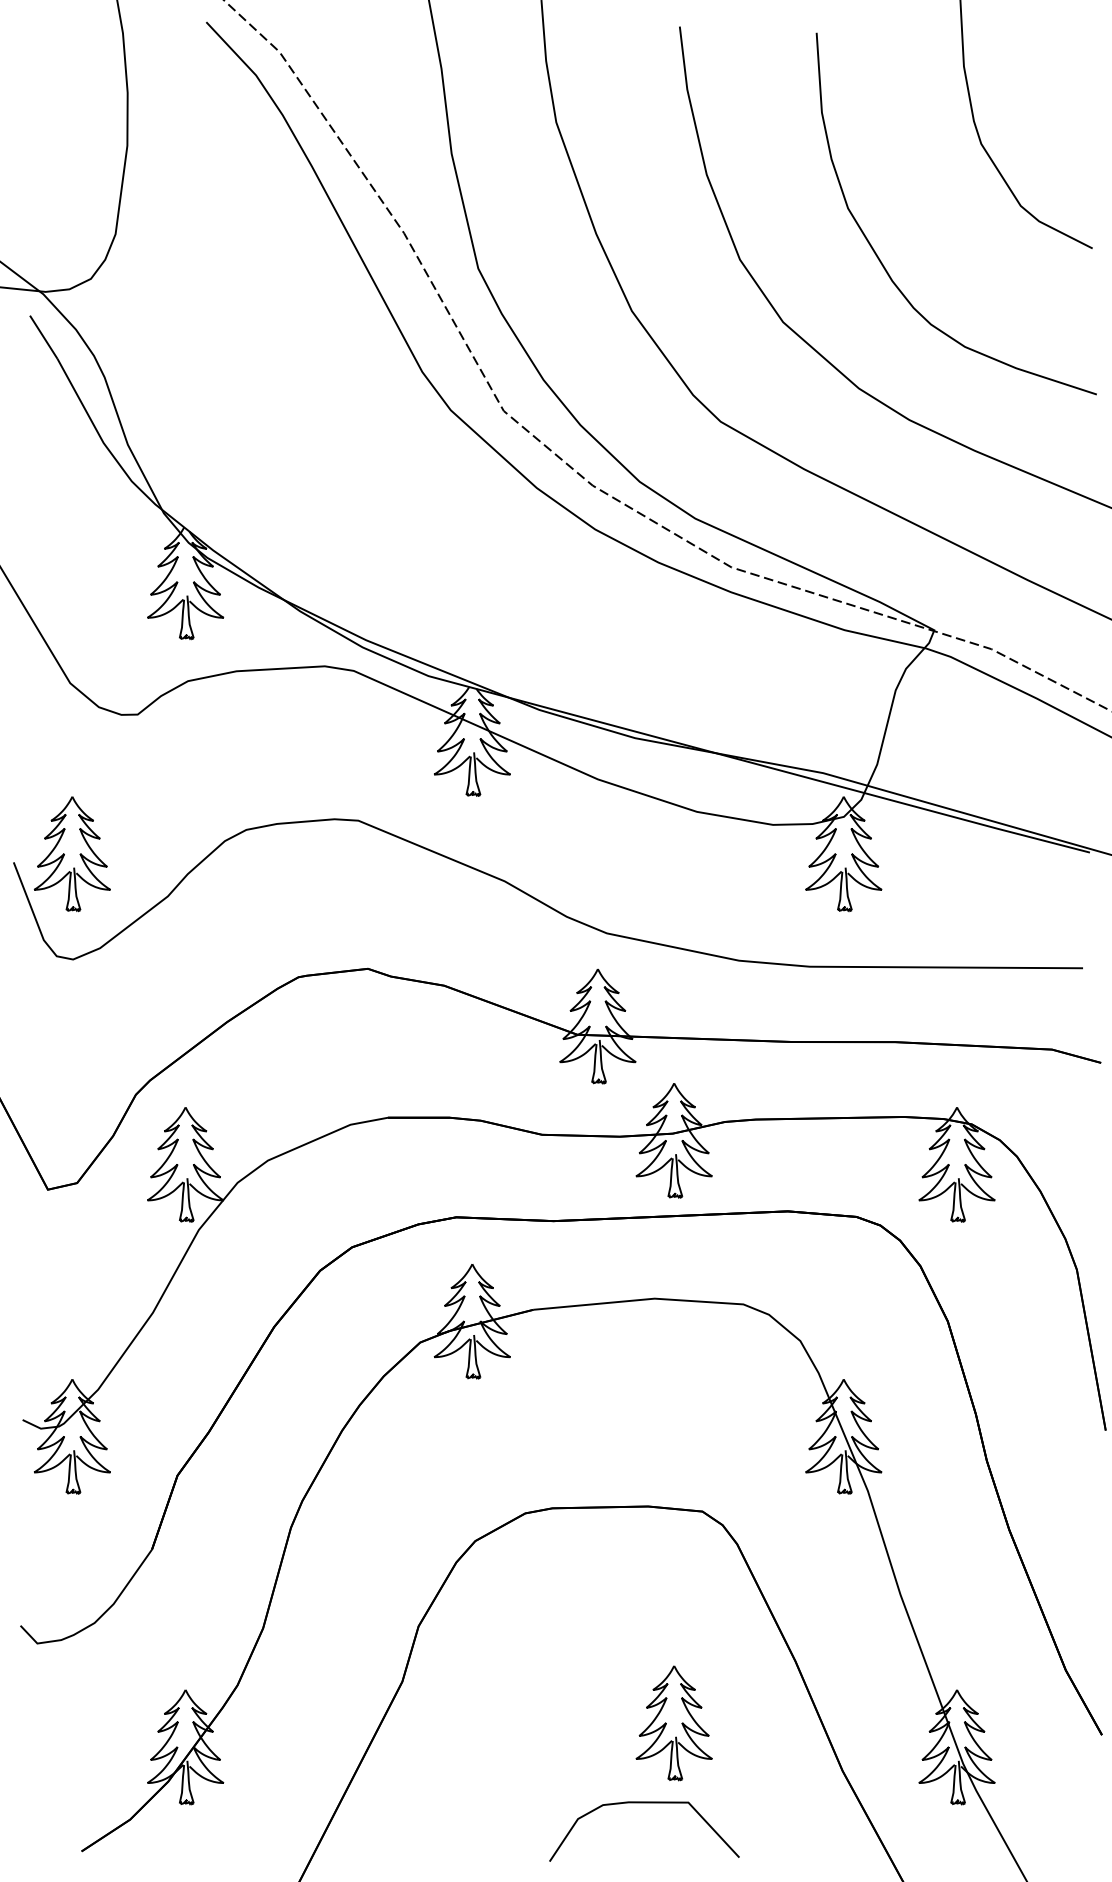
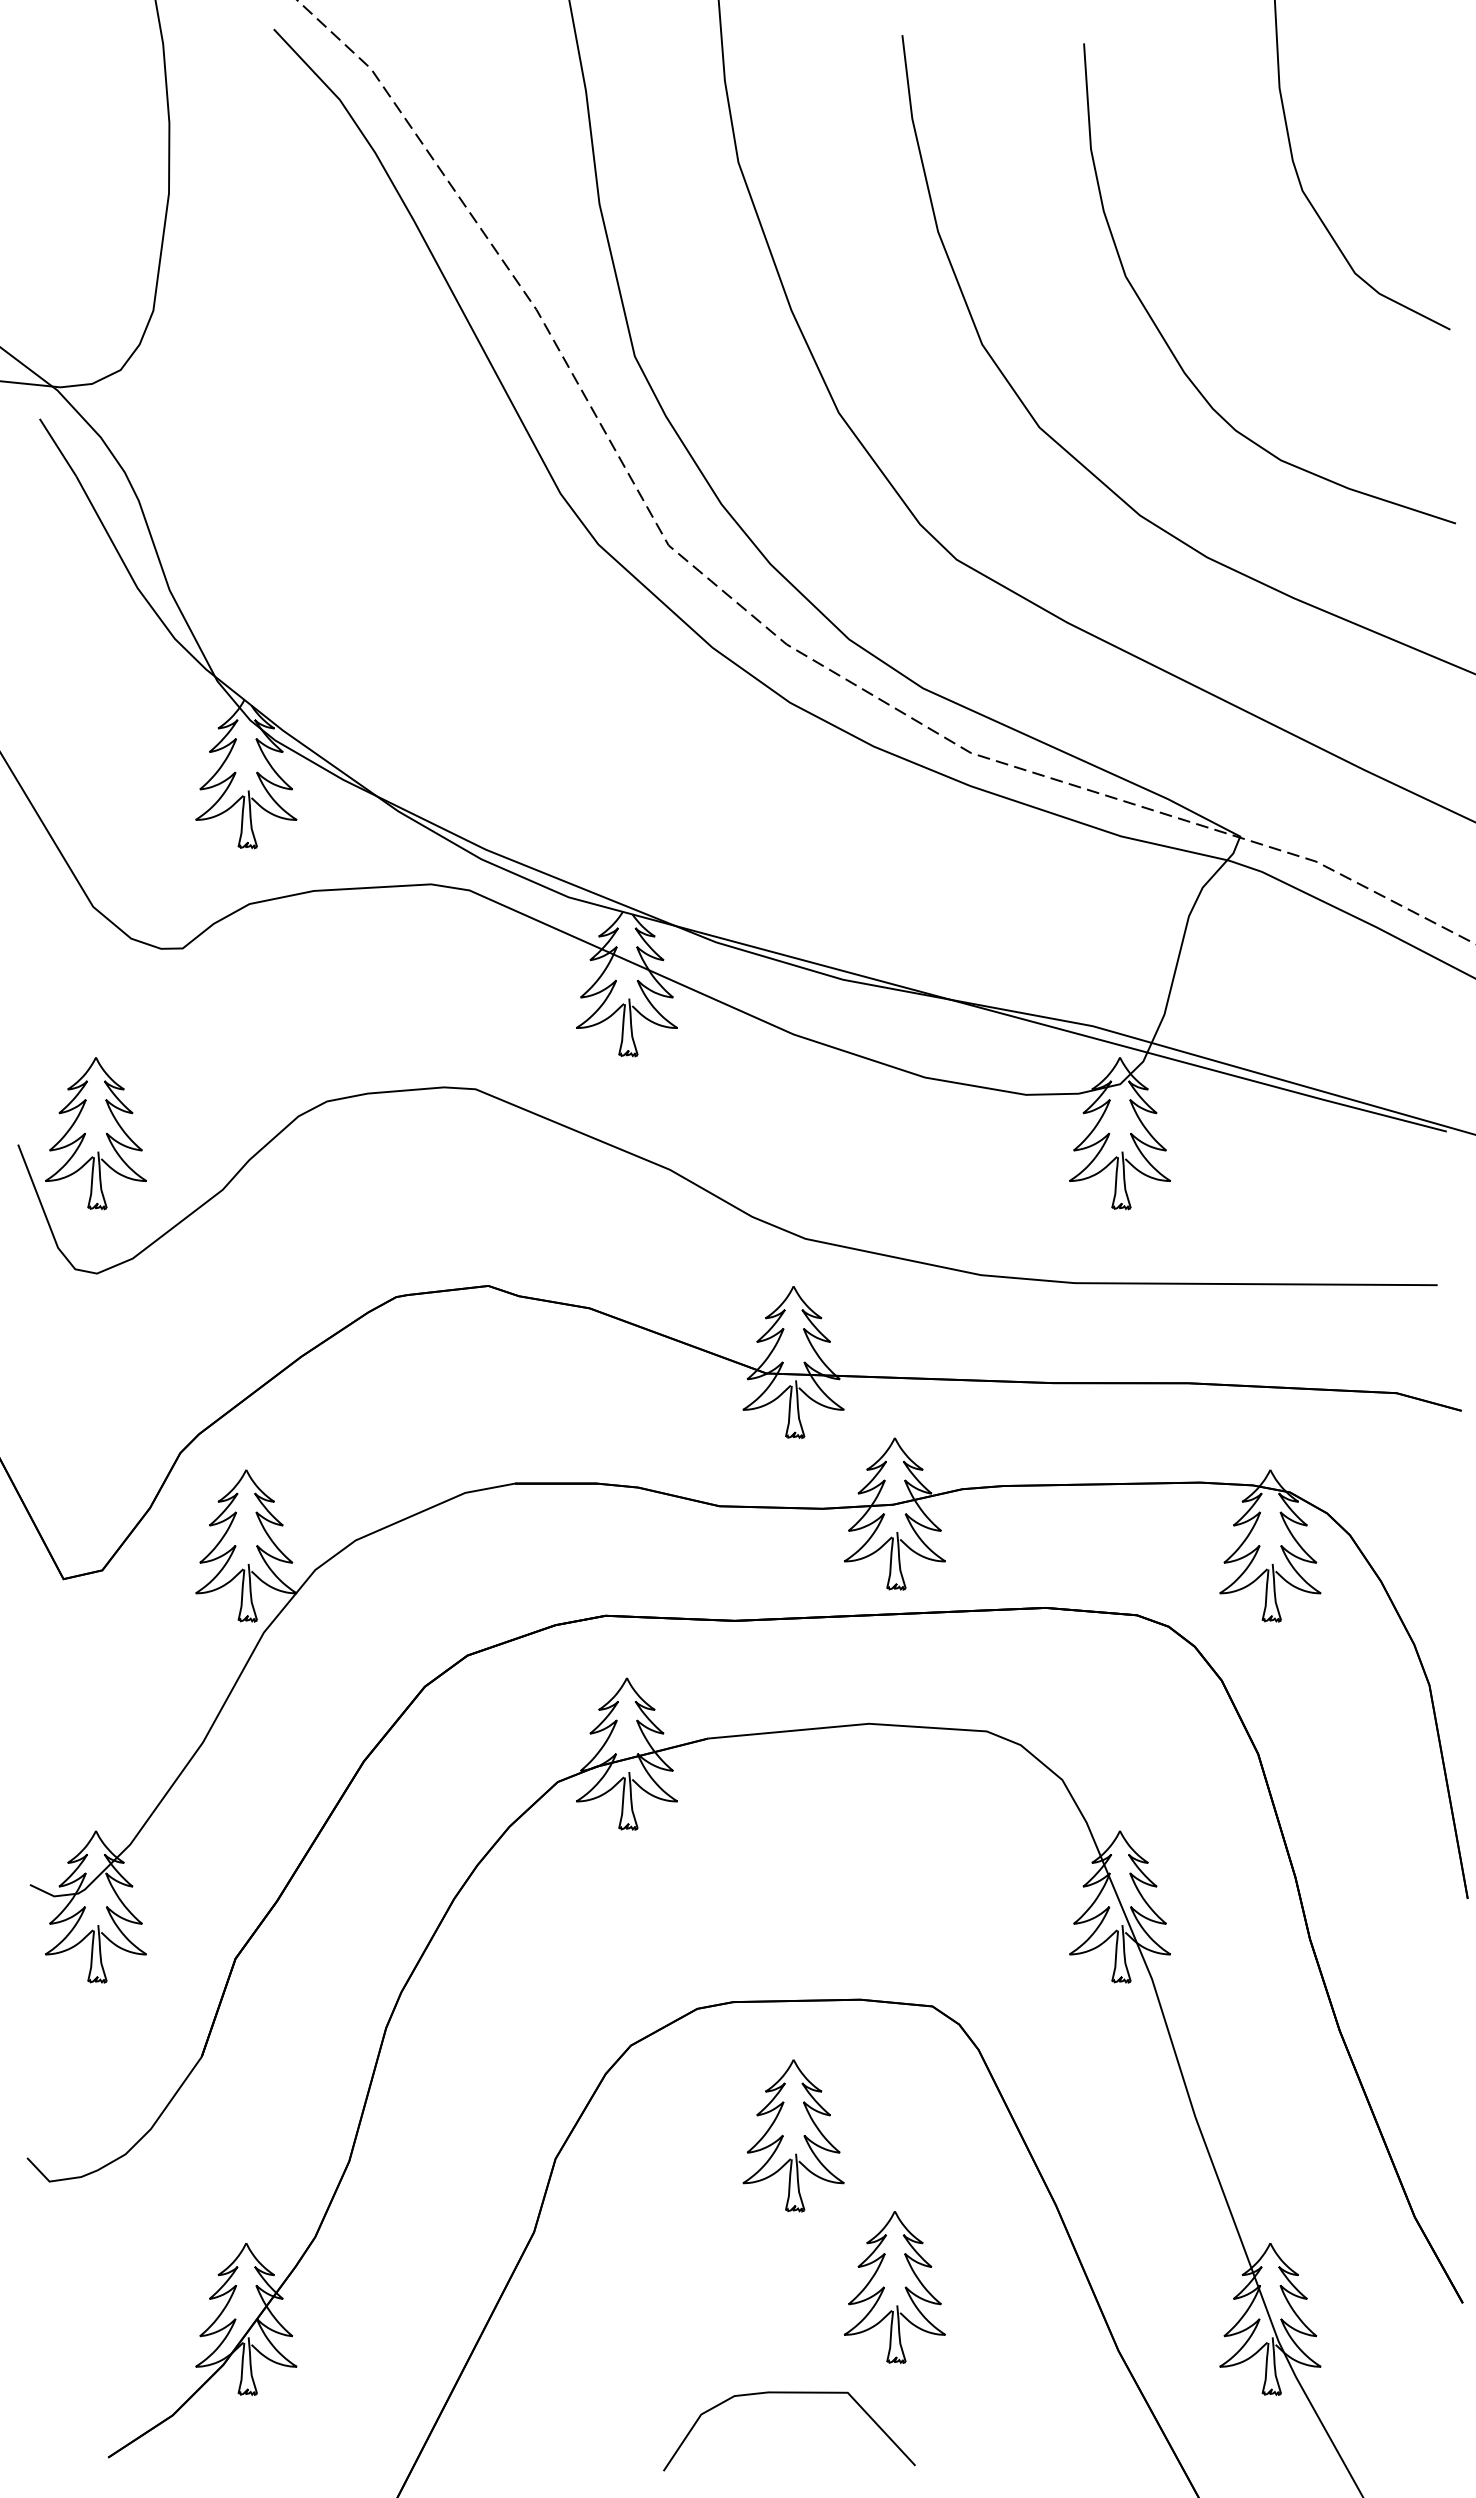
part: (597, 1608) -> (793, 2135), added
curve: (644, 1803) -> (789, 2393), moved

